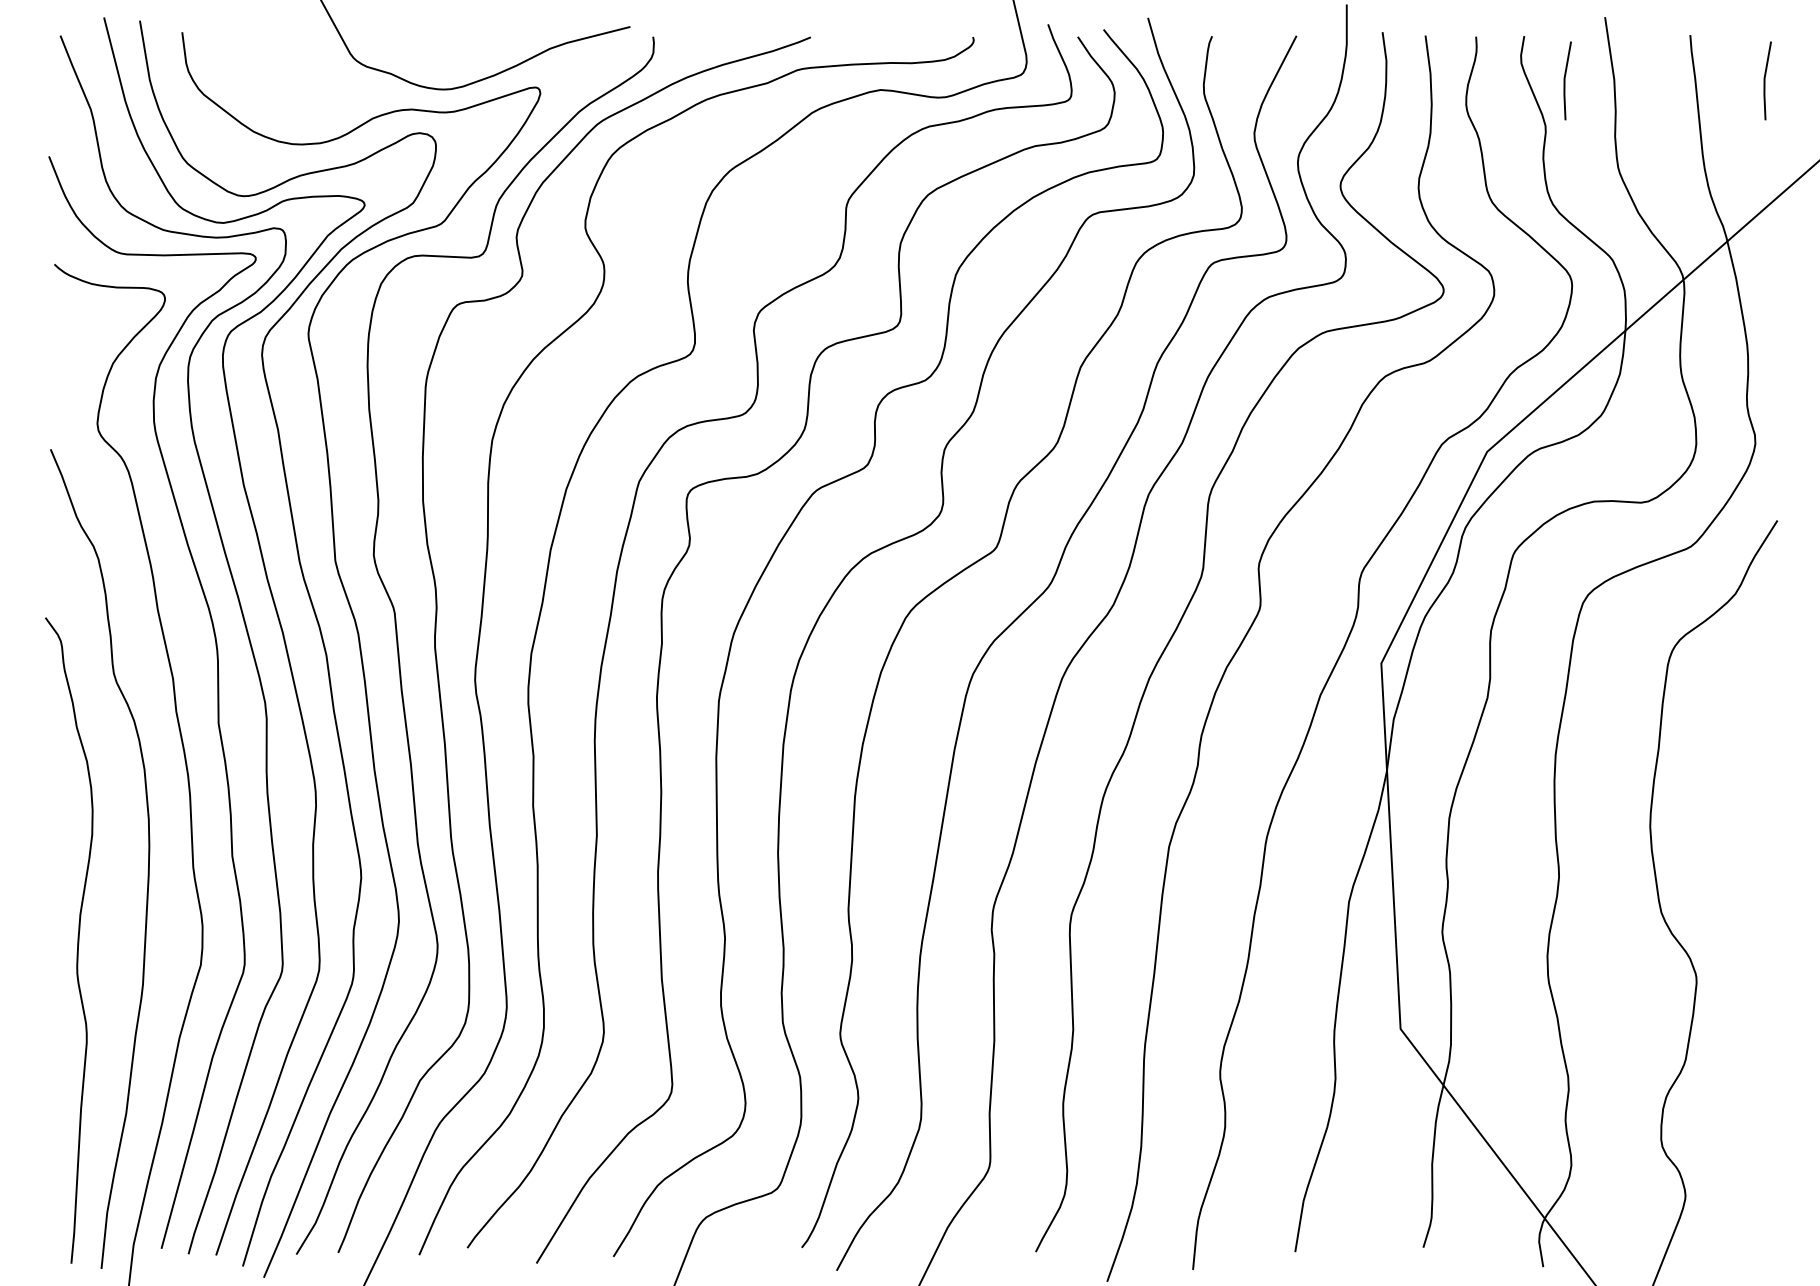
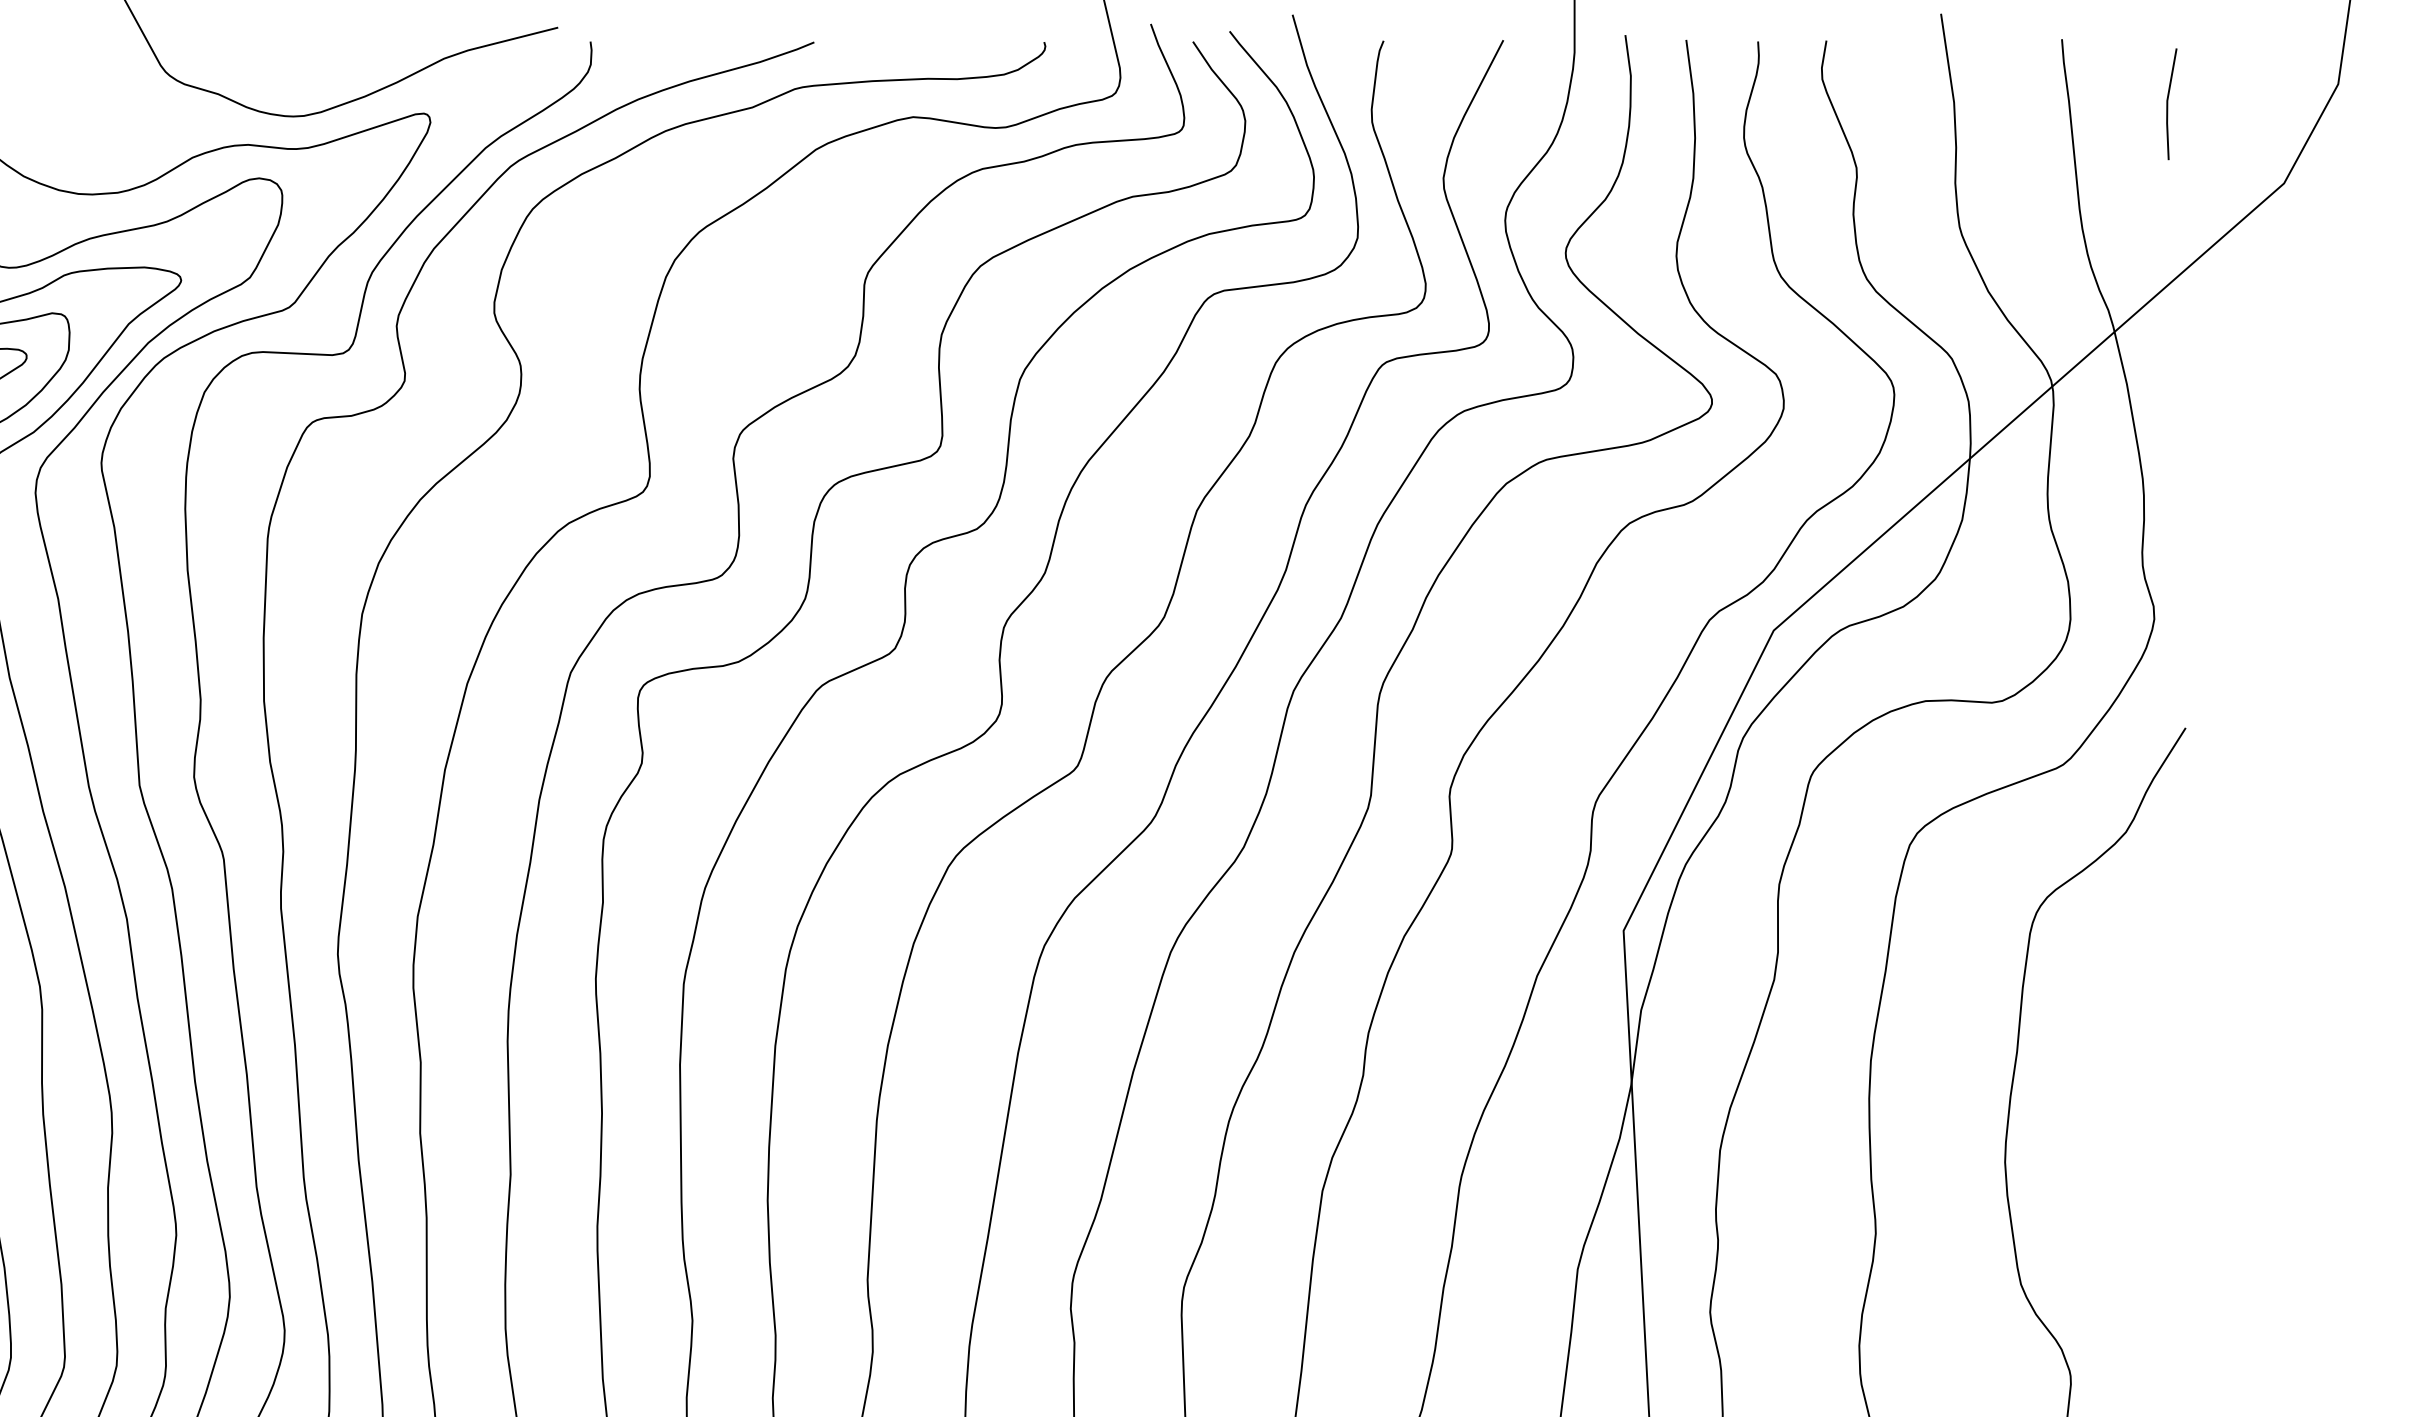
line: (1565, 80) -> (1884, 103), removed

